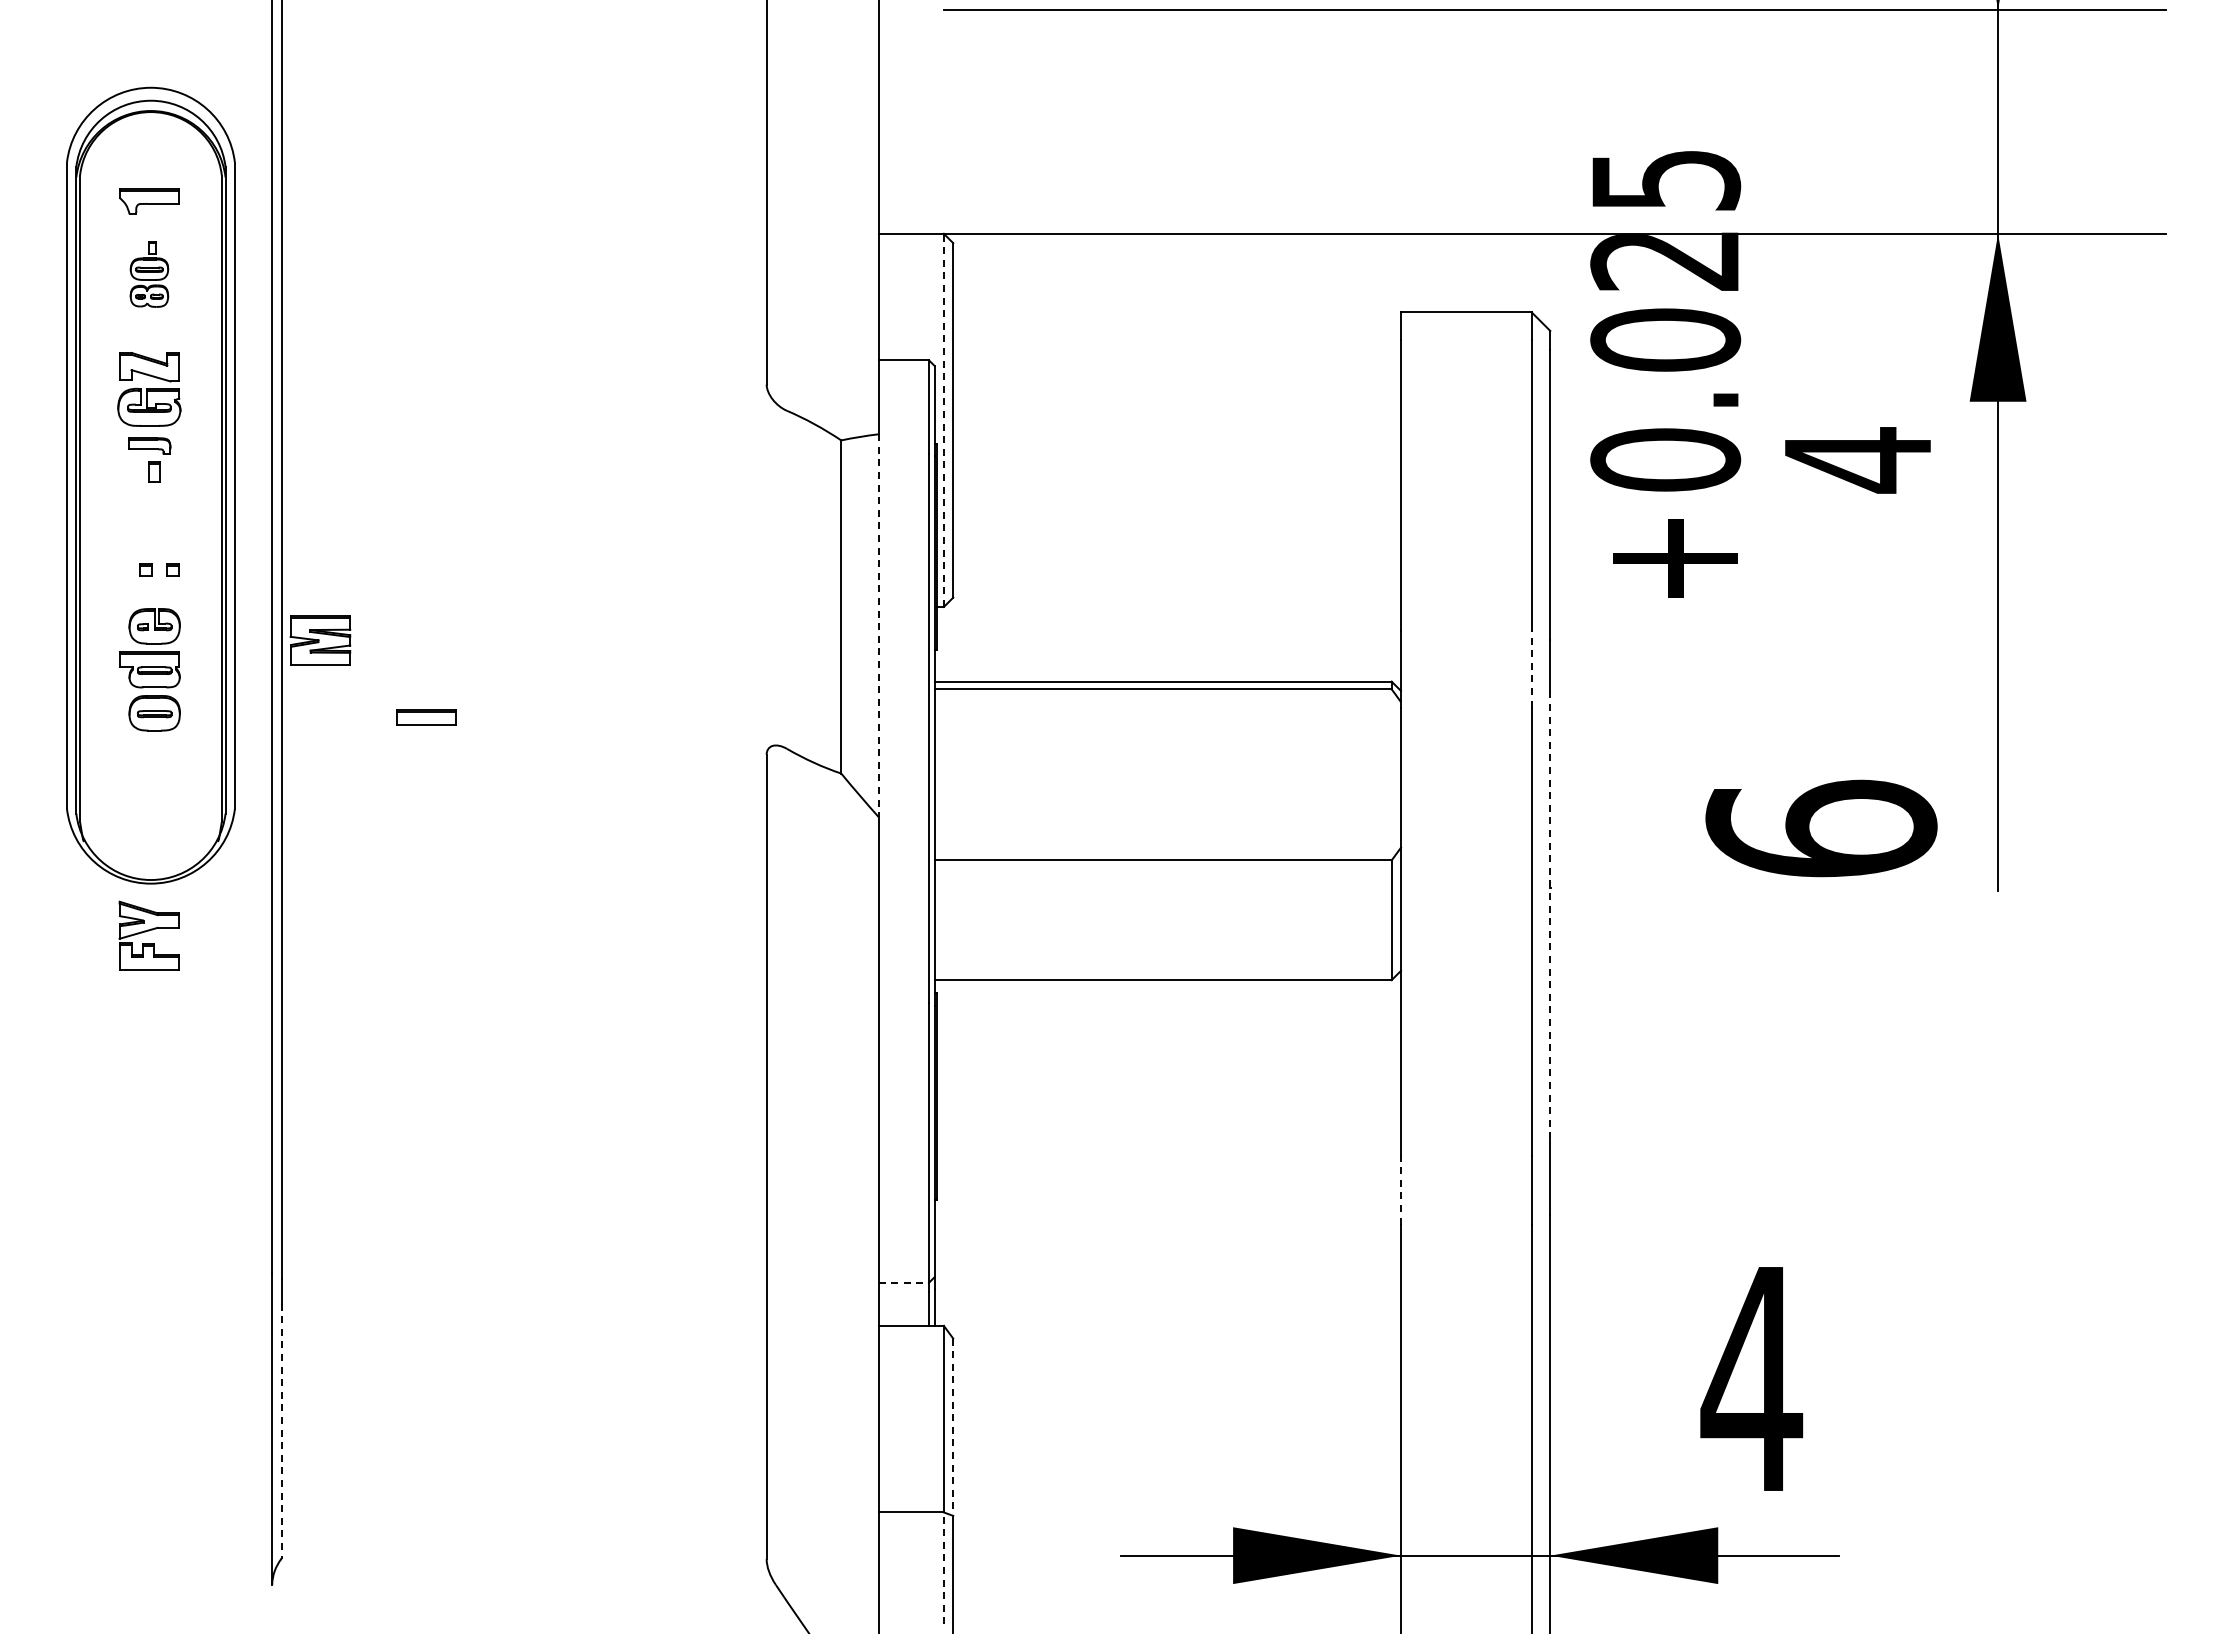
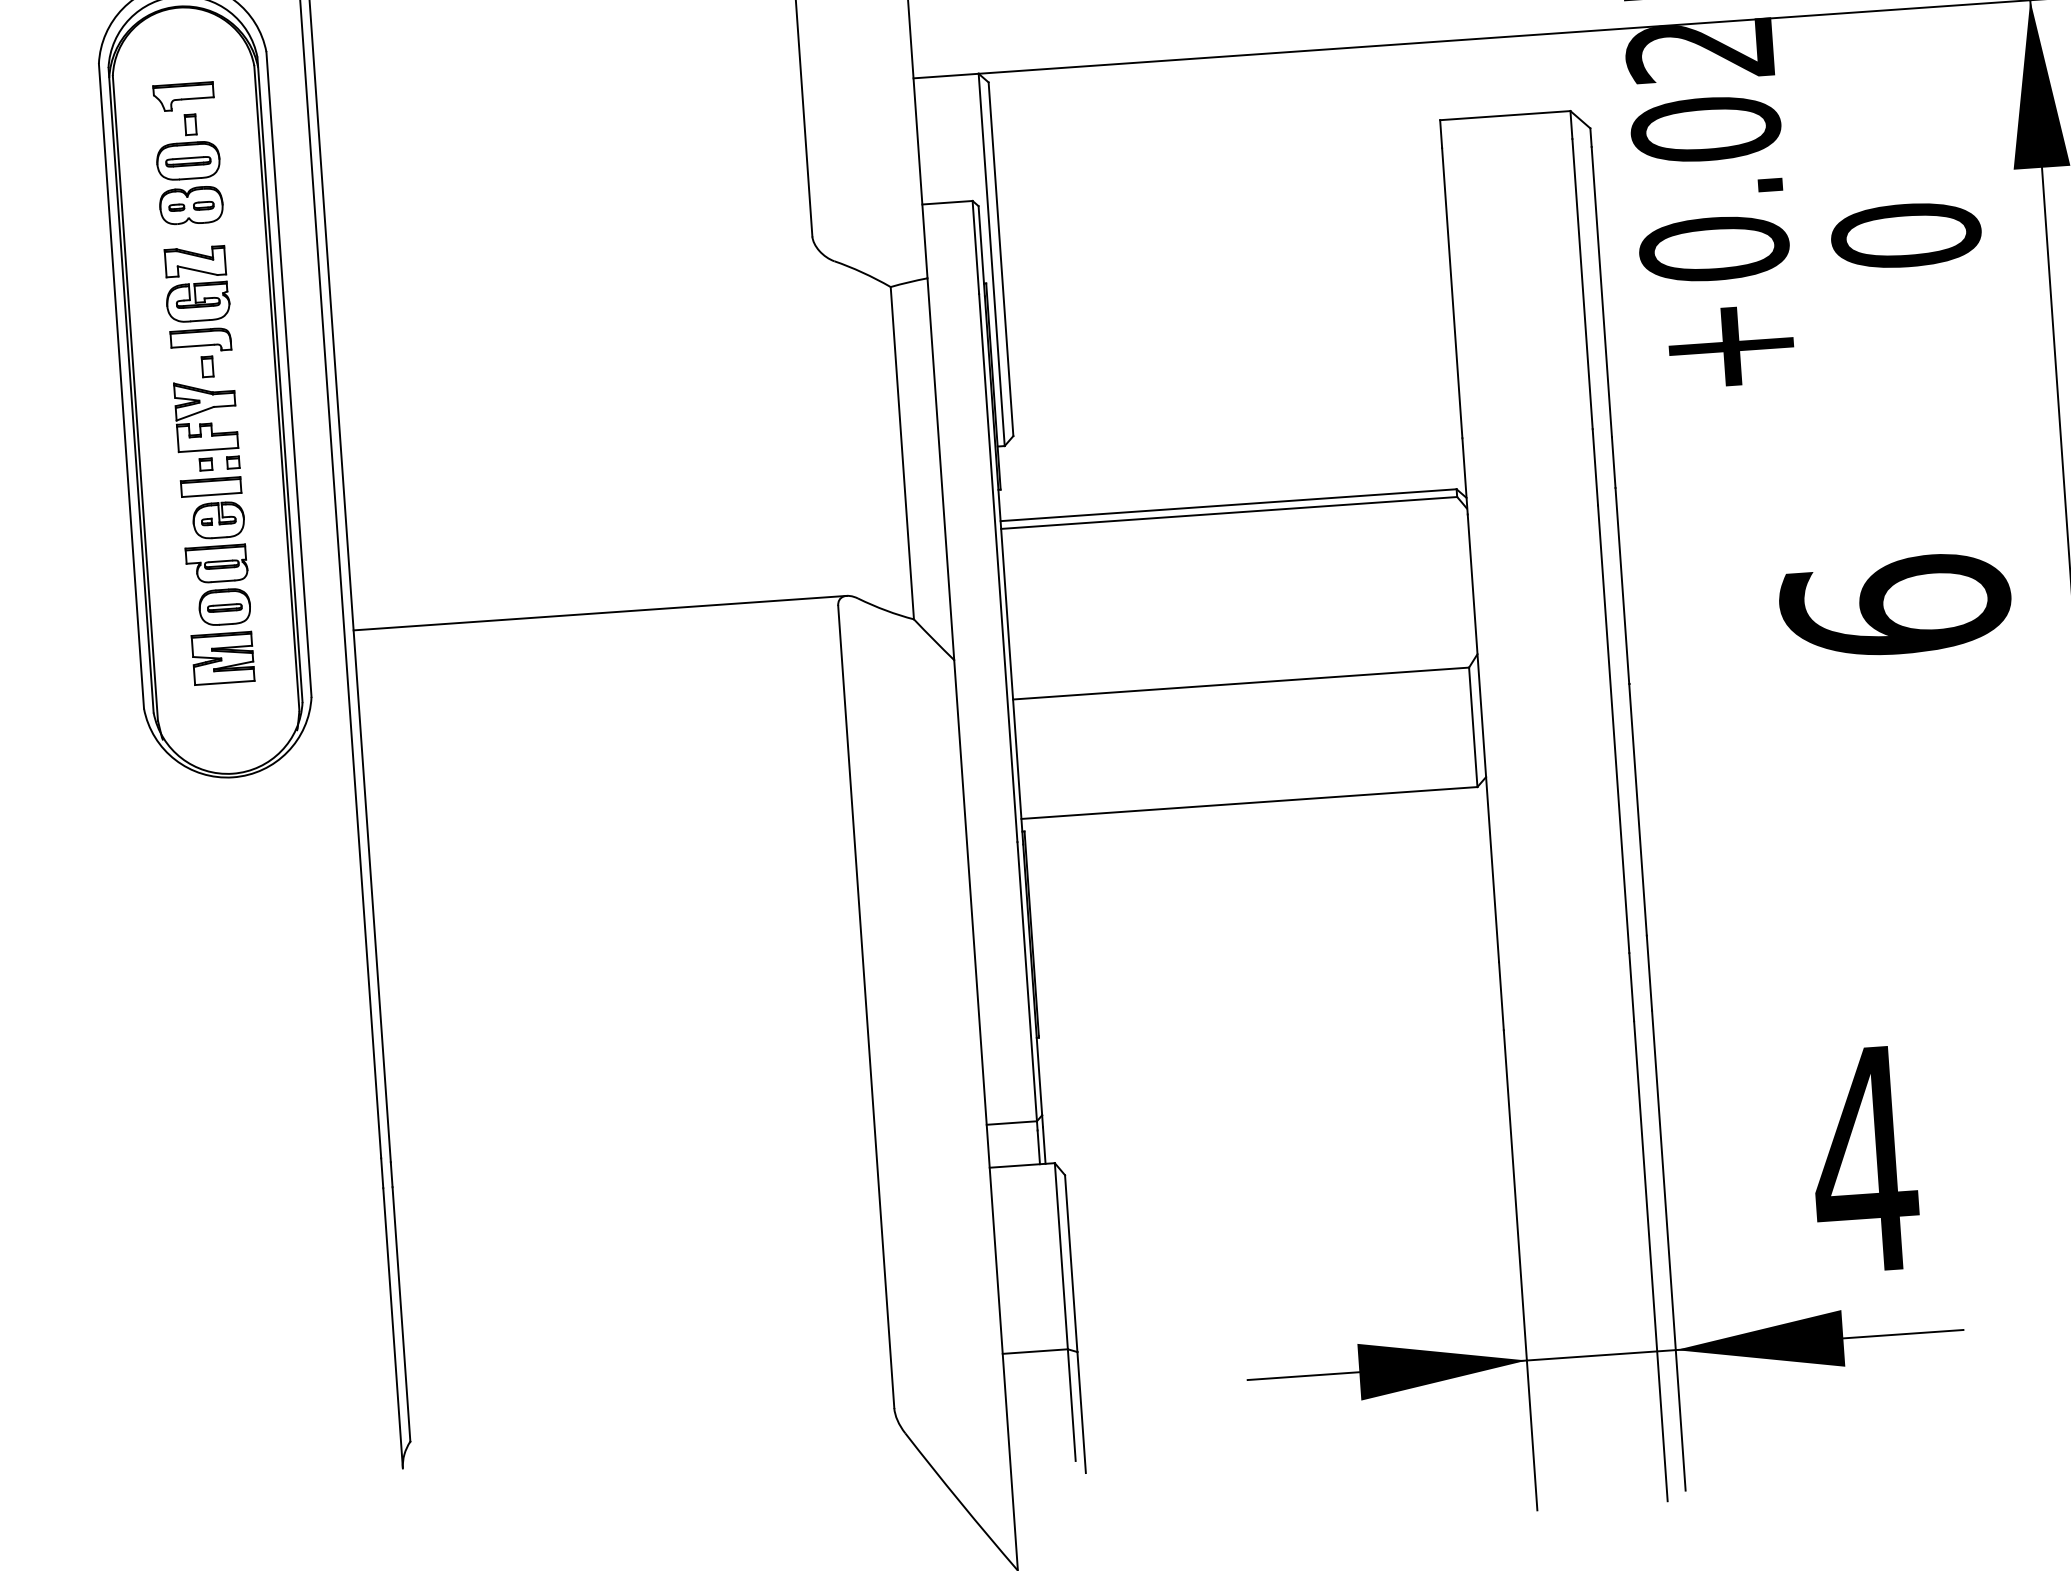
part: (149, 274) -> (189, 169), size x1.67
line: (943, 420) -> (991, 260), dashed -> solid
part: (149, 445) -> (200, 340), size x1.43
text: (1857, 460) -> (1905, 236), 4 -> 0
line: (878, 626) -> (940, 470), dashed -> solid
part: (320, 640) -> (223, 658), moved
line: (1531, 668) -> (1595, 466), dashed -> solid
part: (426, 717) -> (211, 487), moved
line: (528, 745) -> (599, 613), added
line: (1550, 916) -> (1631, 712), dashed -> solid
part: (148, 935) -> (205, 415), moved
line: (1401, 1190) -> (1501, 996), dashed -> solid
line: (904, 1282) -> (1012, 1122), dashed -> solid
line: (953, 1427) -> (1071, 1263), dashed -> solid
line: (281, 1431) -> (401, 1314), dashed -> solid
line: (943, 1568) -> (1071, 1405), dashed -> solid

